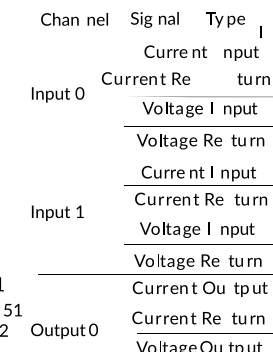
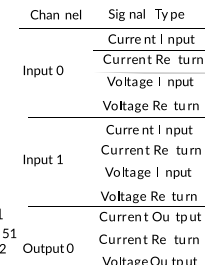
text: (154, 19) -> (126, 14), moved
text: (260, 31) -> (161, 38), moved
text: (145, 78) -> (136, 59), moved

